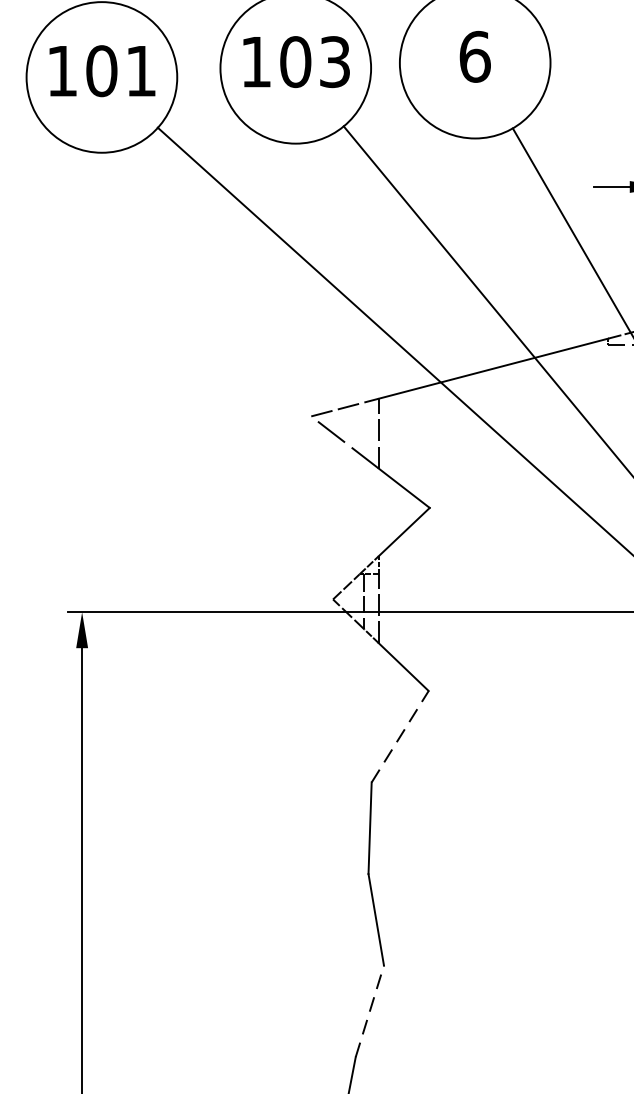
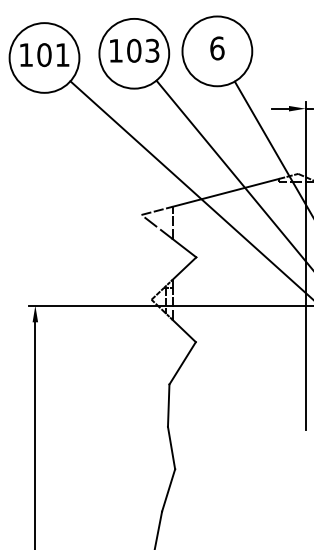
line: (399, 737) -> (182, 363), dashed -> solid
line: (369, 1011) -> (168, 490), dashed -> solid

